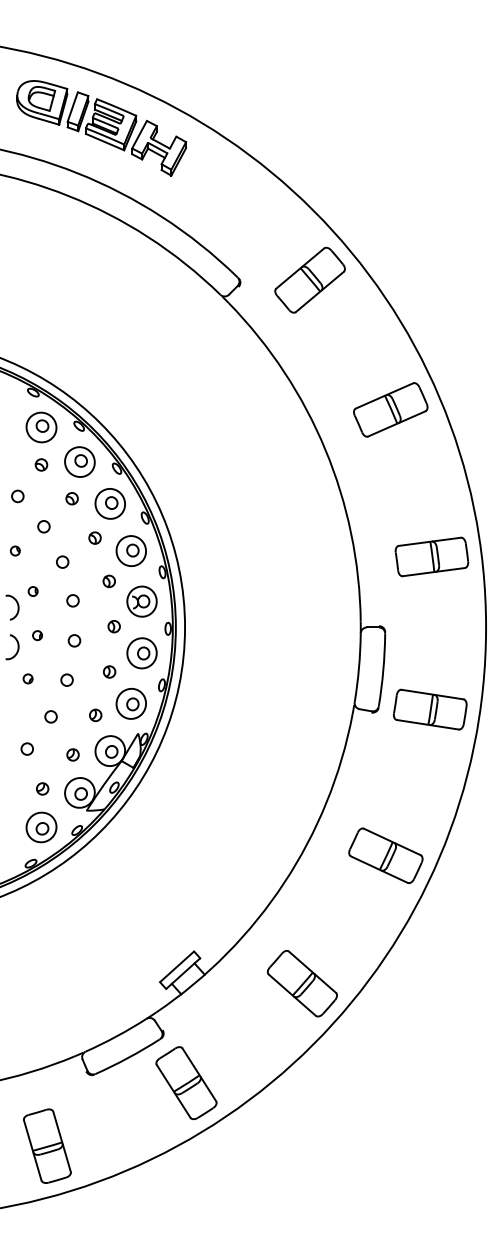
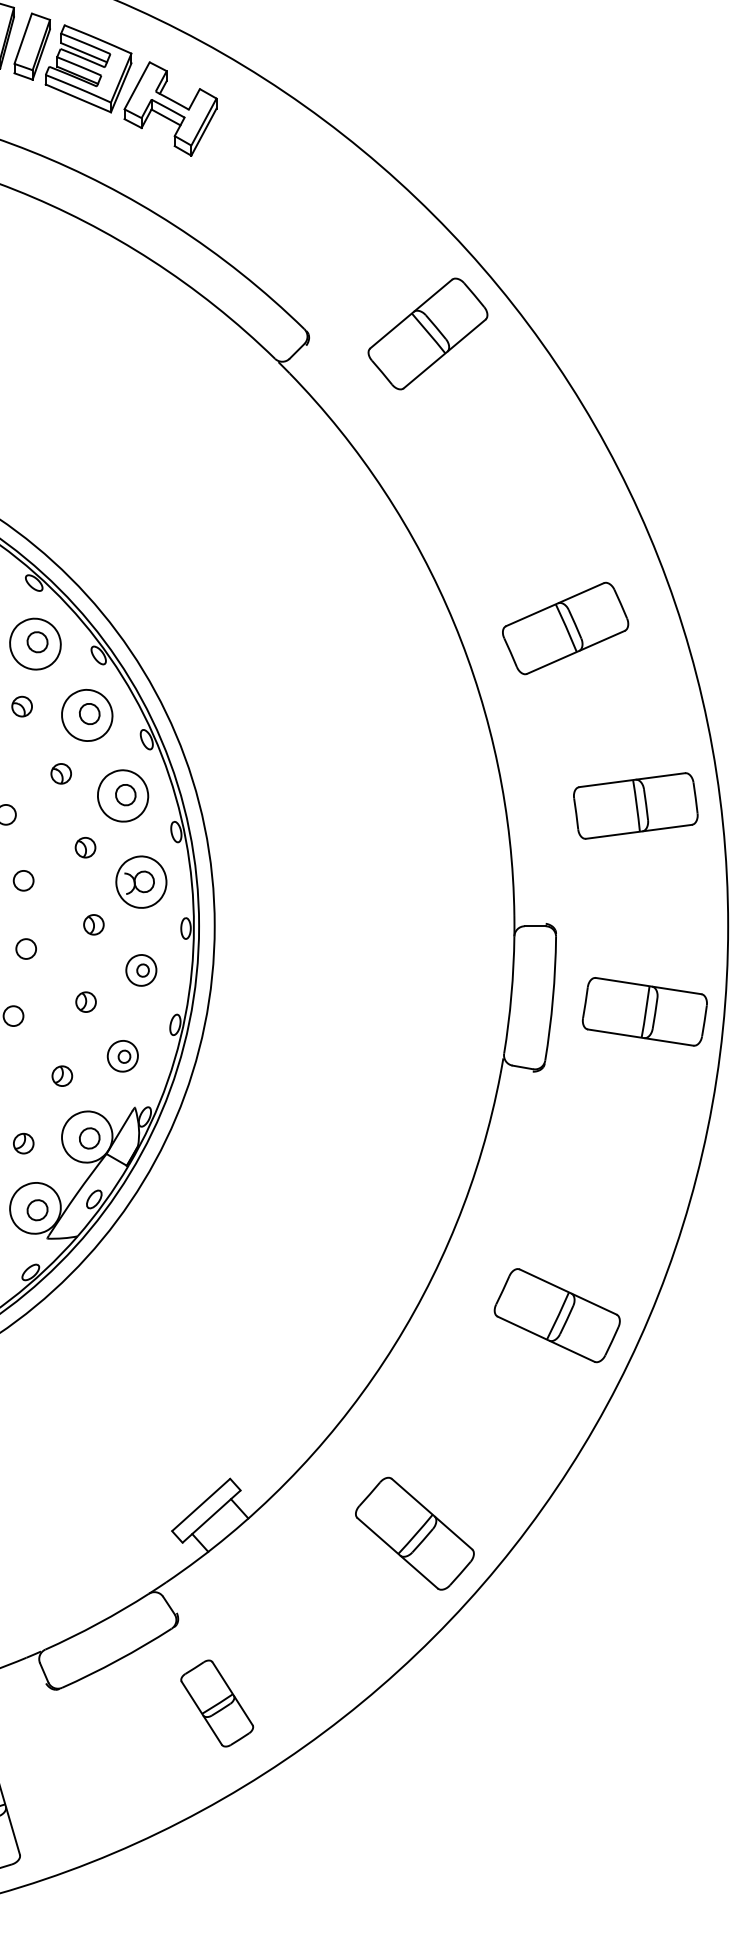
part: (390, 409) -> (565, 627), moved
part: (141, 653) -> (140, 970), size x0.6
part: (130, 703) -> (121, 1055), size x0.6
part: (430, 709) -> (645, 1011), moved
part: (186, 1083) -> (217, 1703), size x0.7

